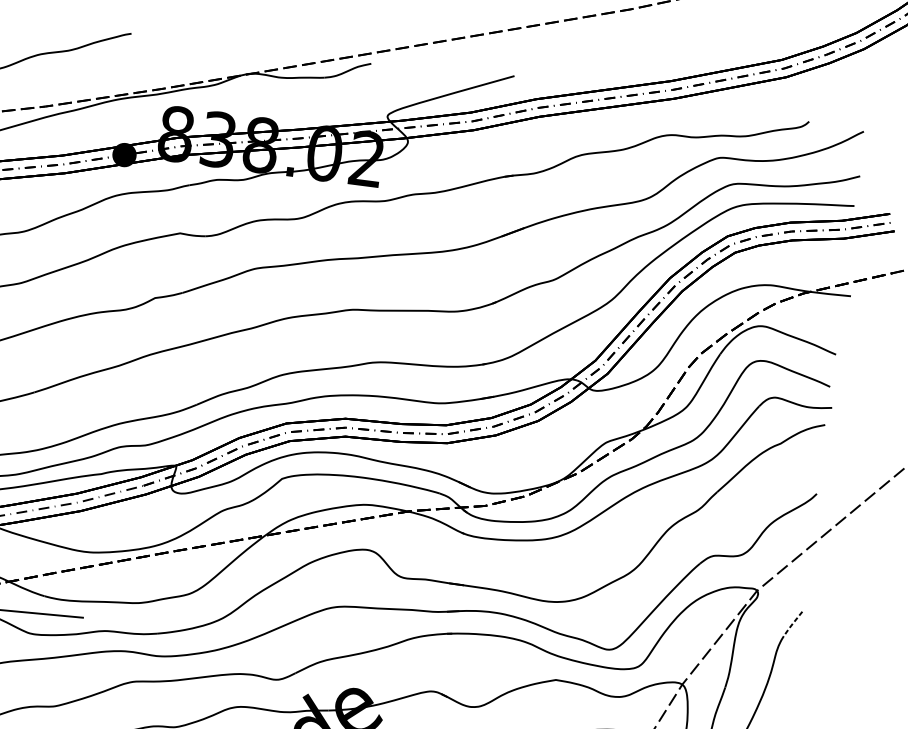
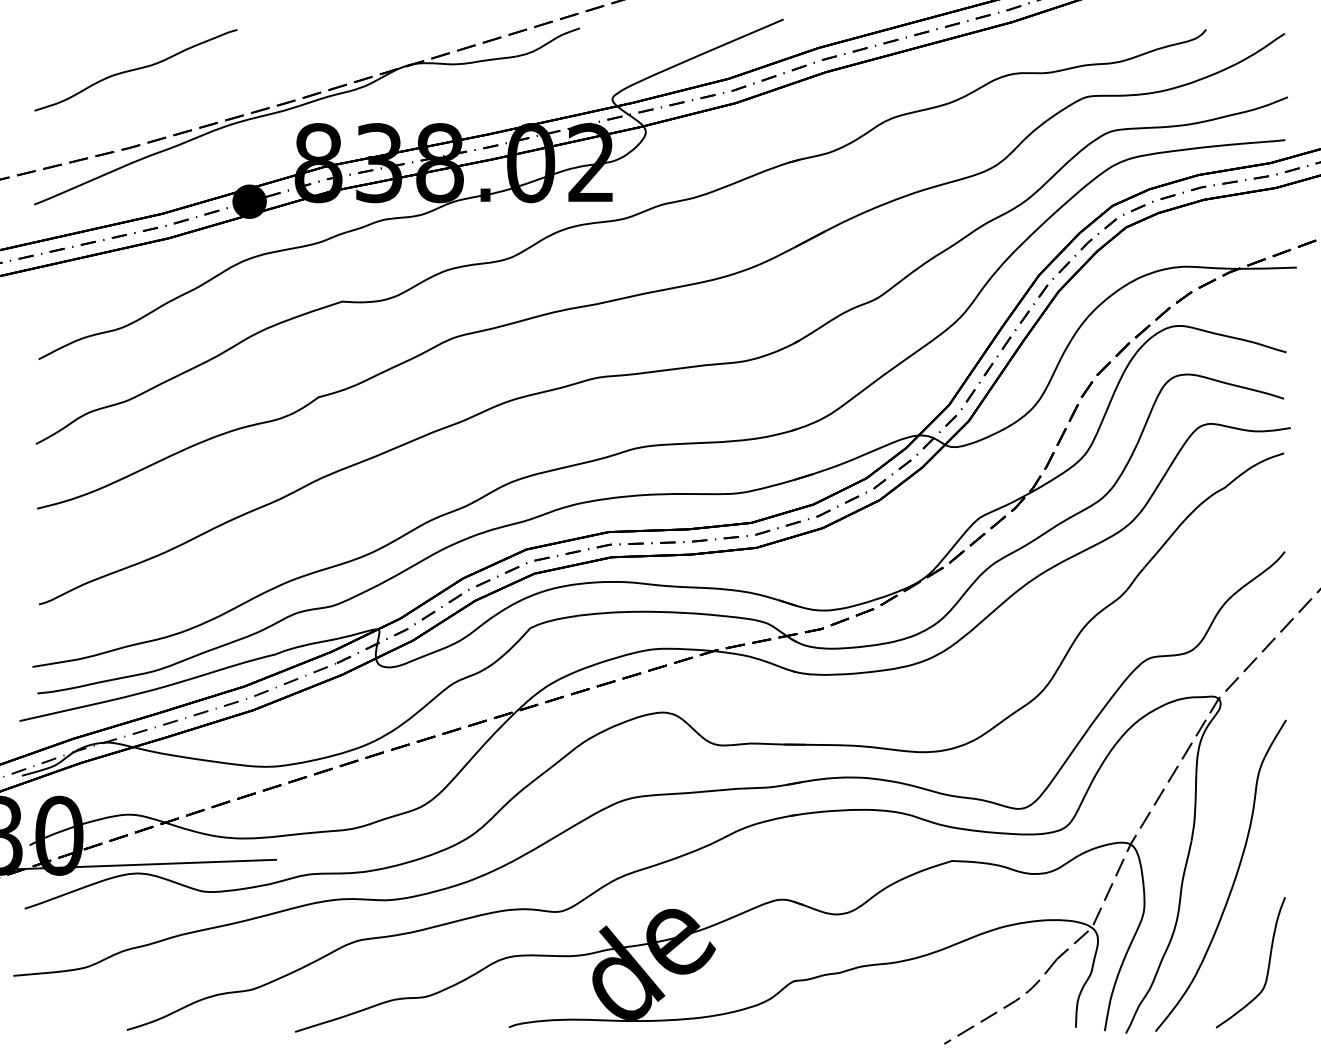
line: (792, 624) -> (1274, 739), dashed -> solid

